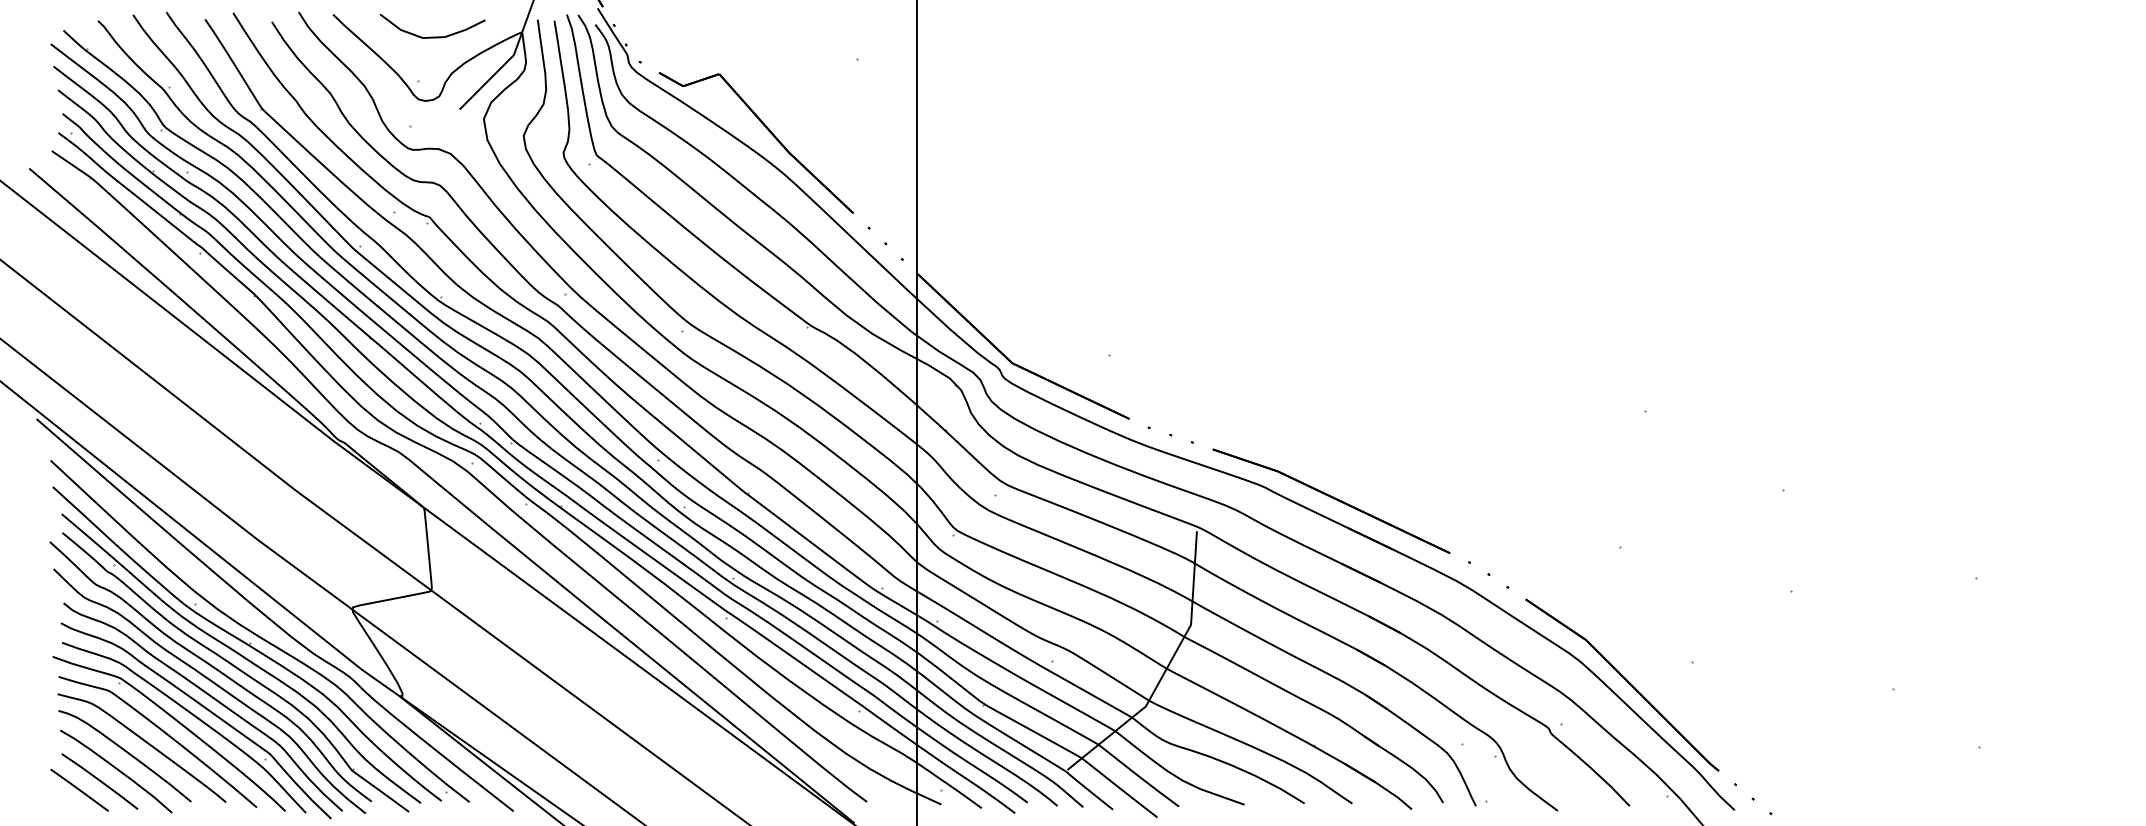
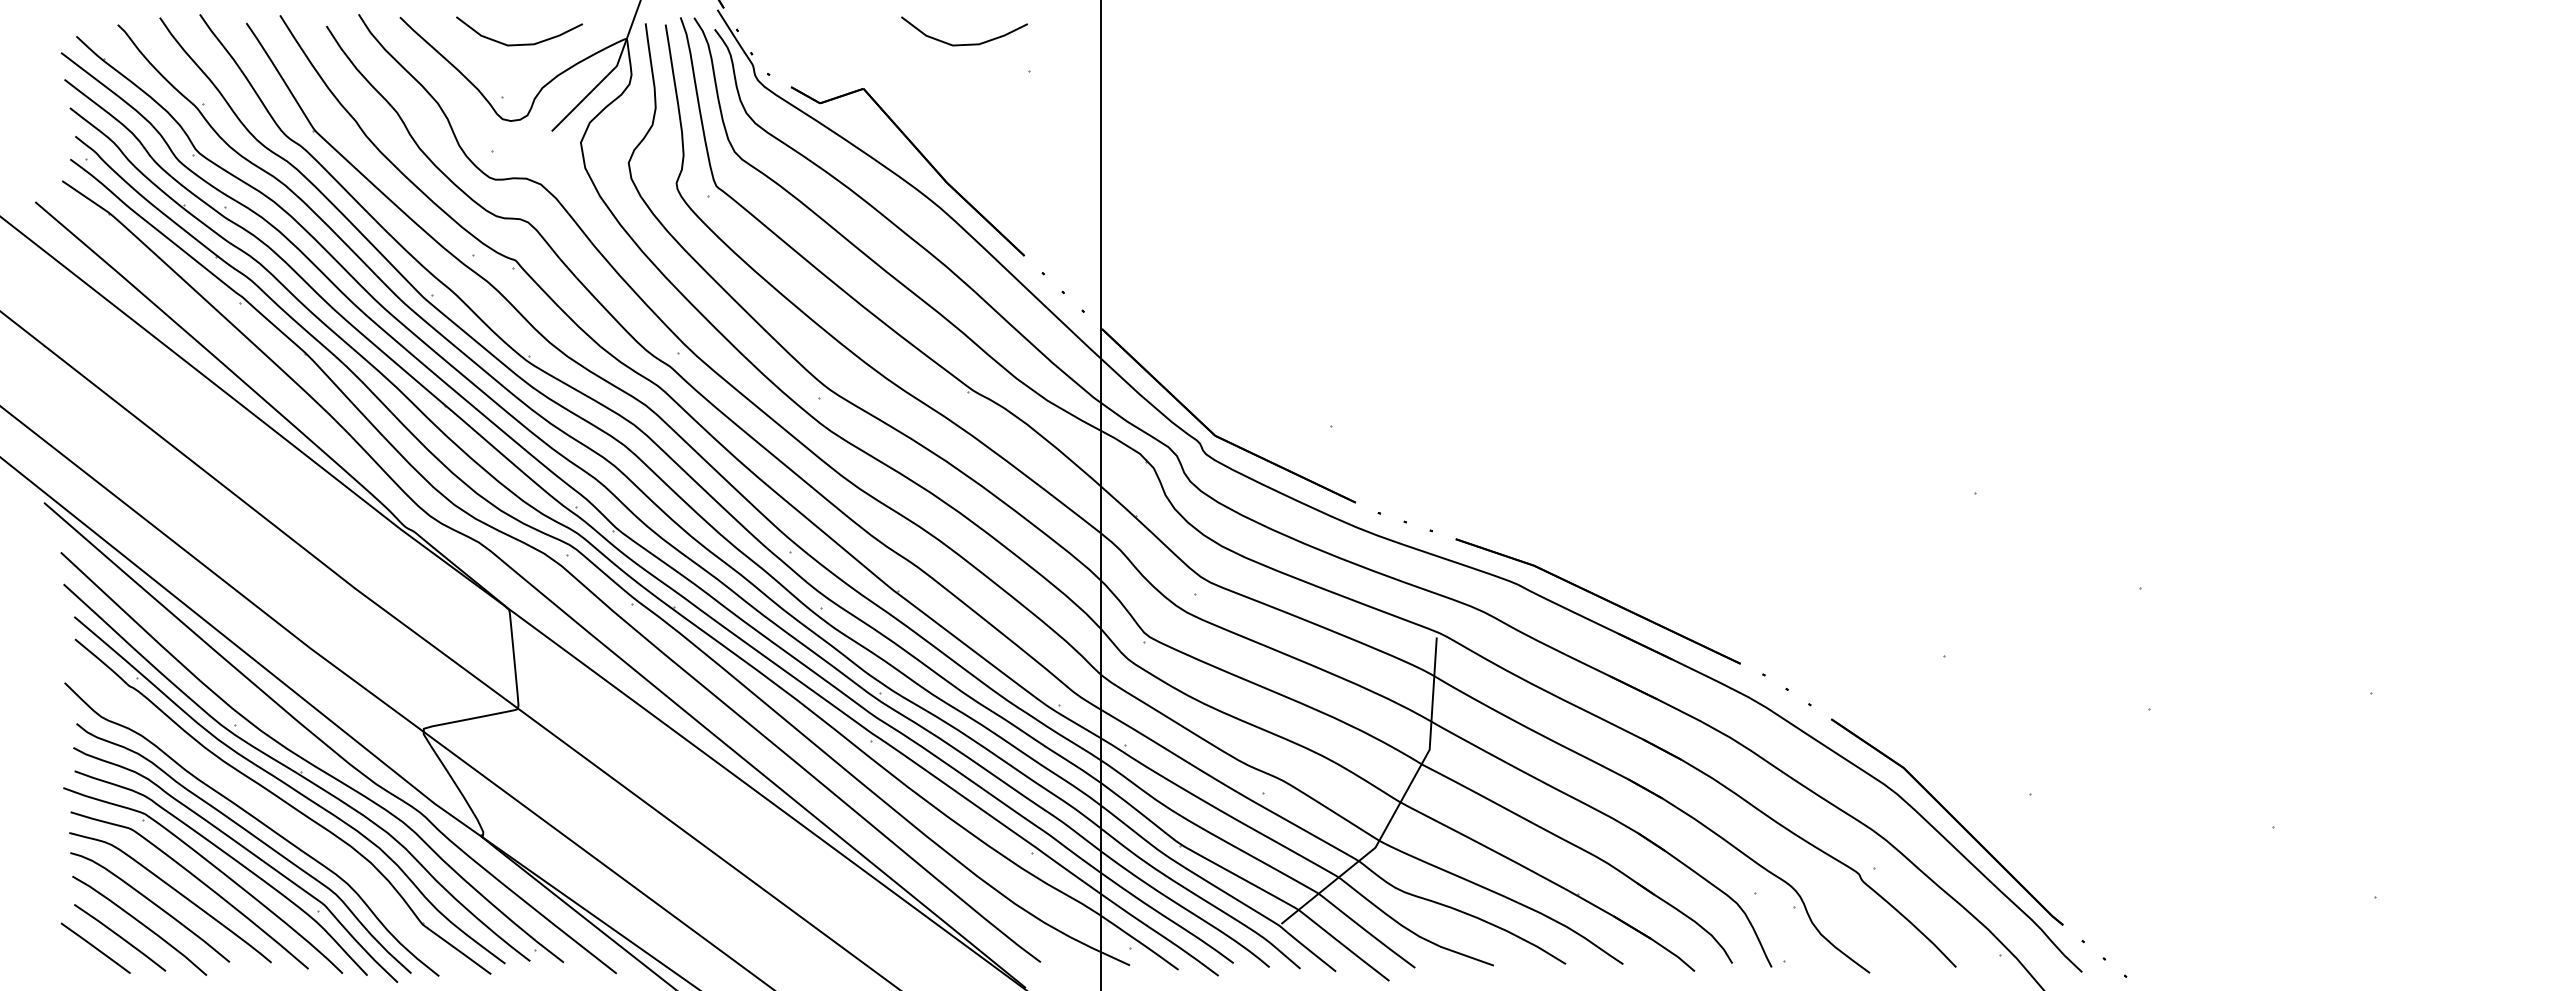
curve: (806, 36) -> (968, 43), added
curve: (212, 667) -> (255, 801), removed

